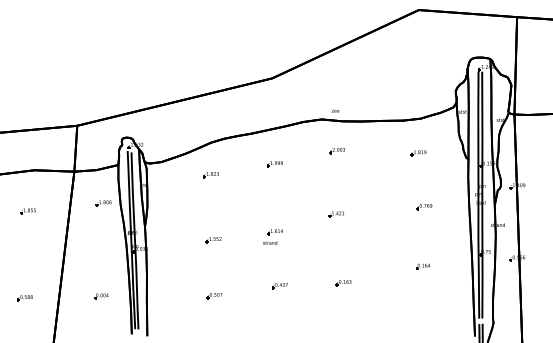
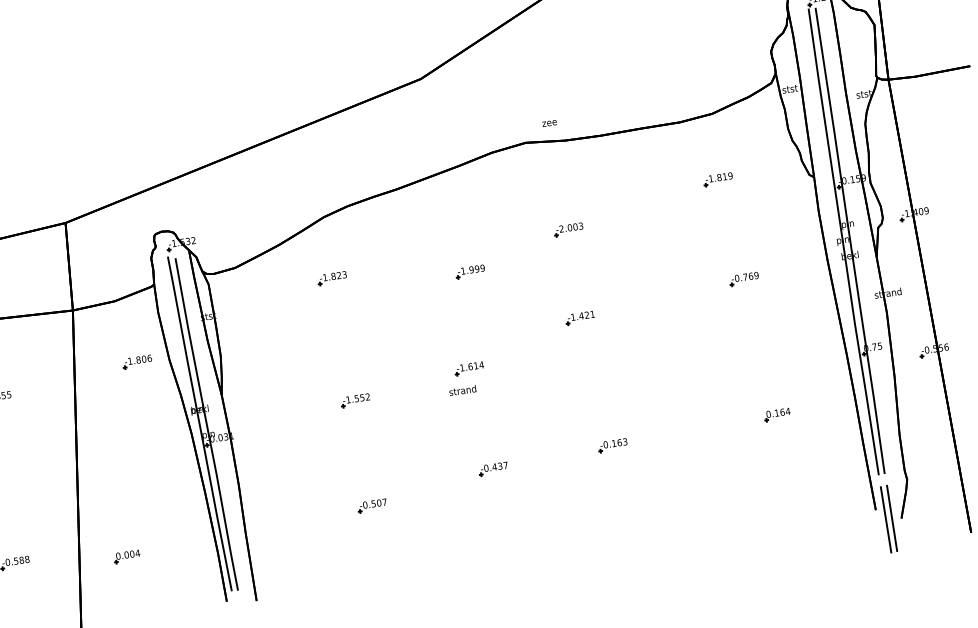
part: (336, 151) -> (567, 231), moved
part: (274, 164) -> (469, 272), moved
part: (423, 266) -> (777, 414), moved
part: (101, 296) -> (126, 557), moved

